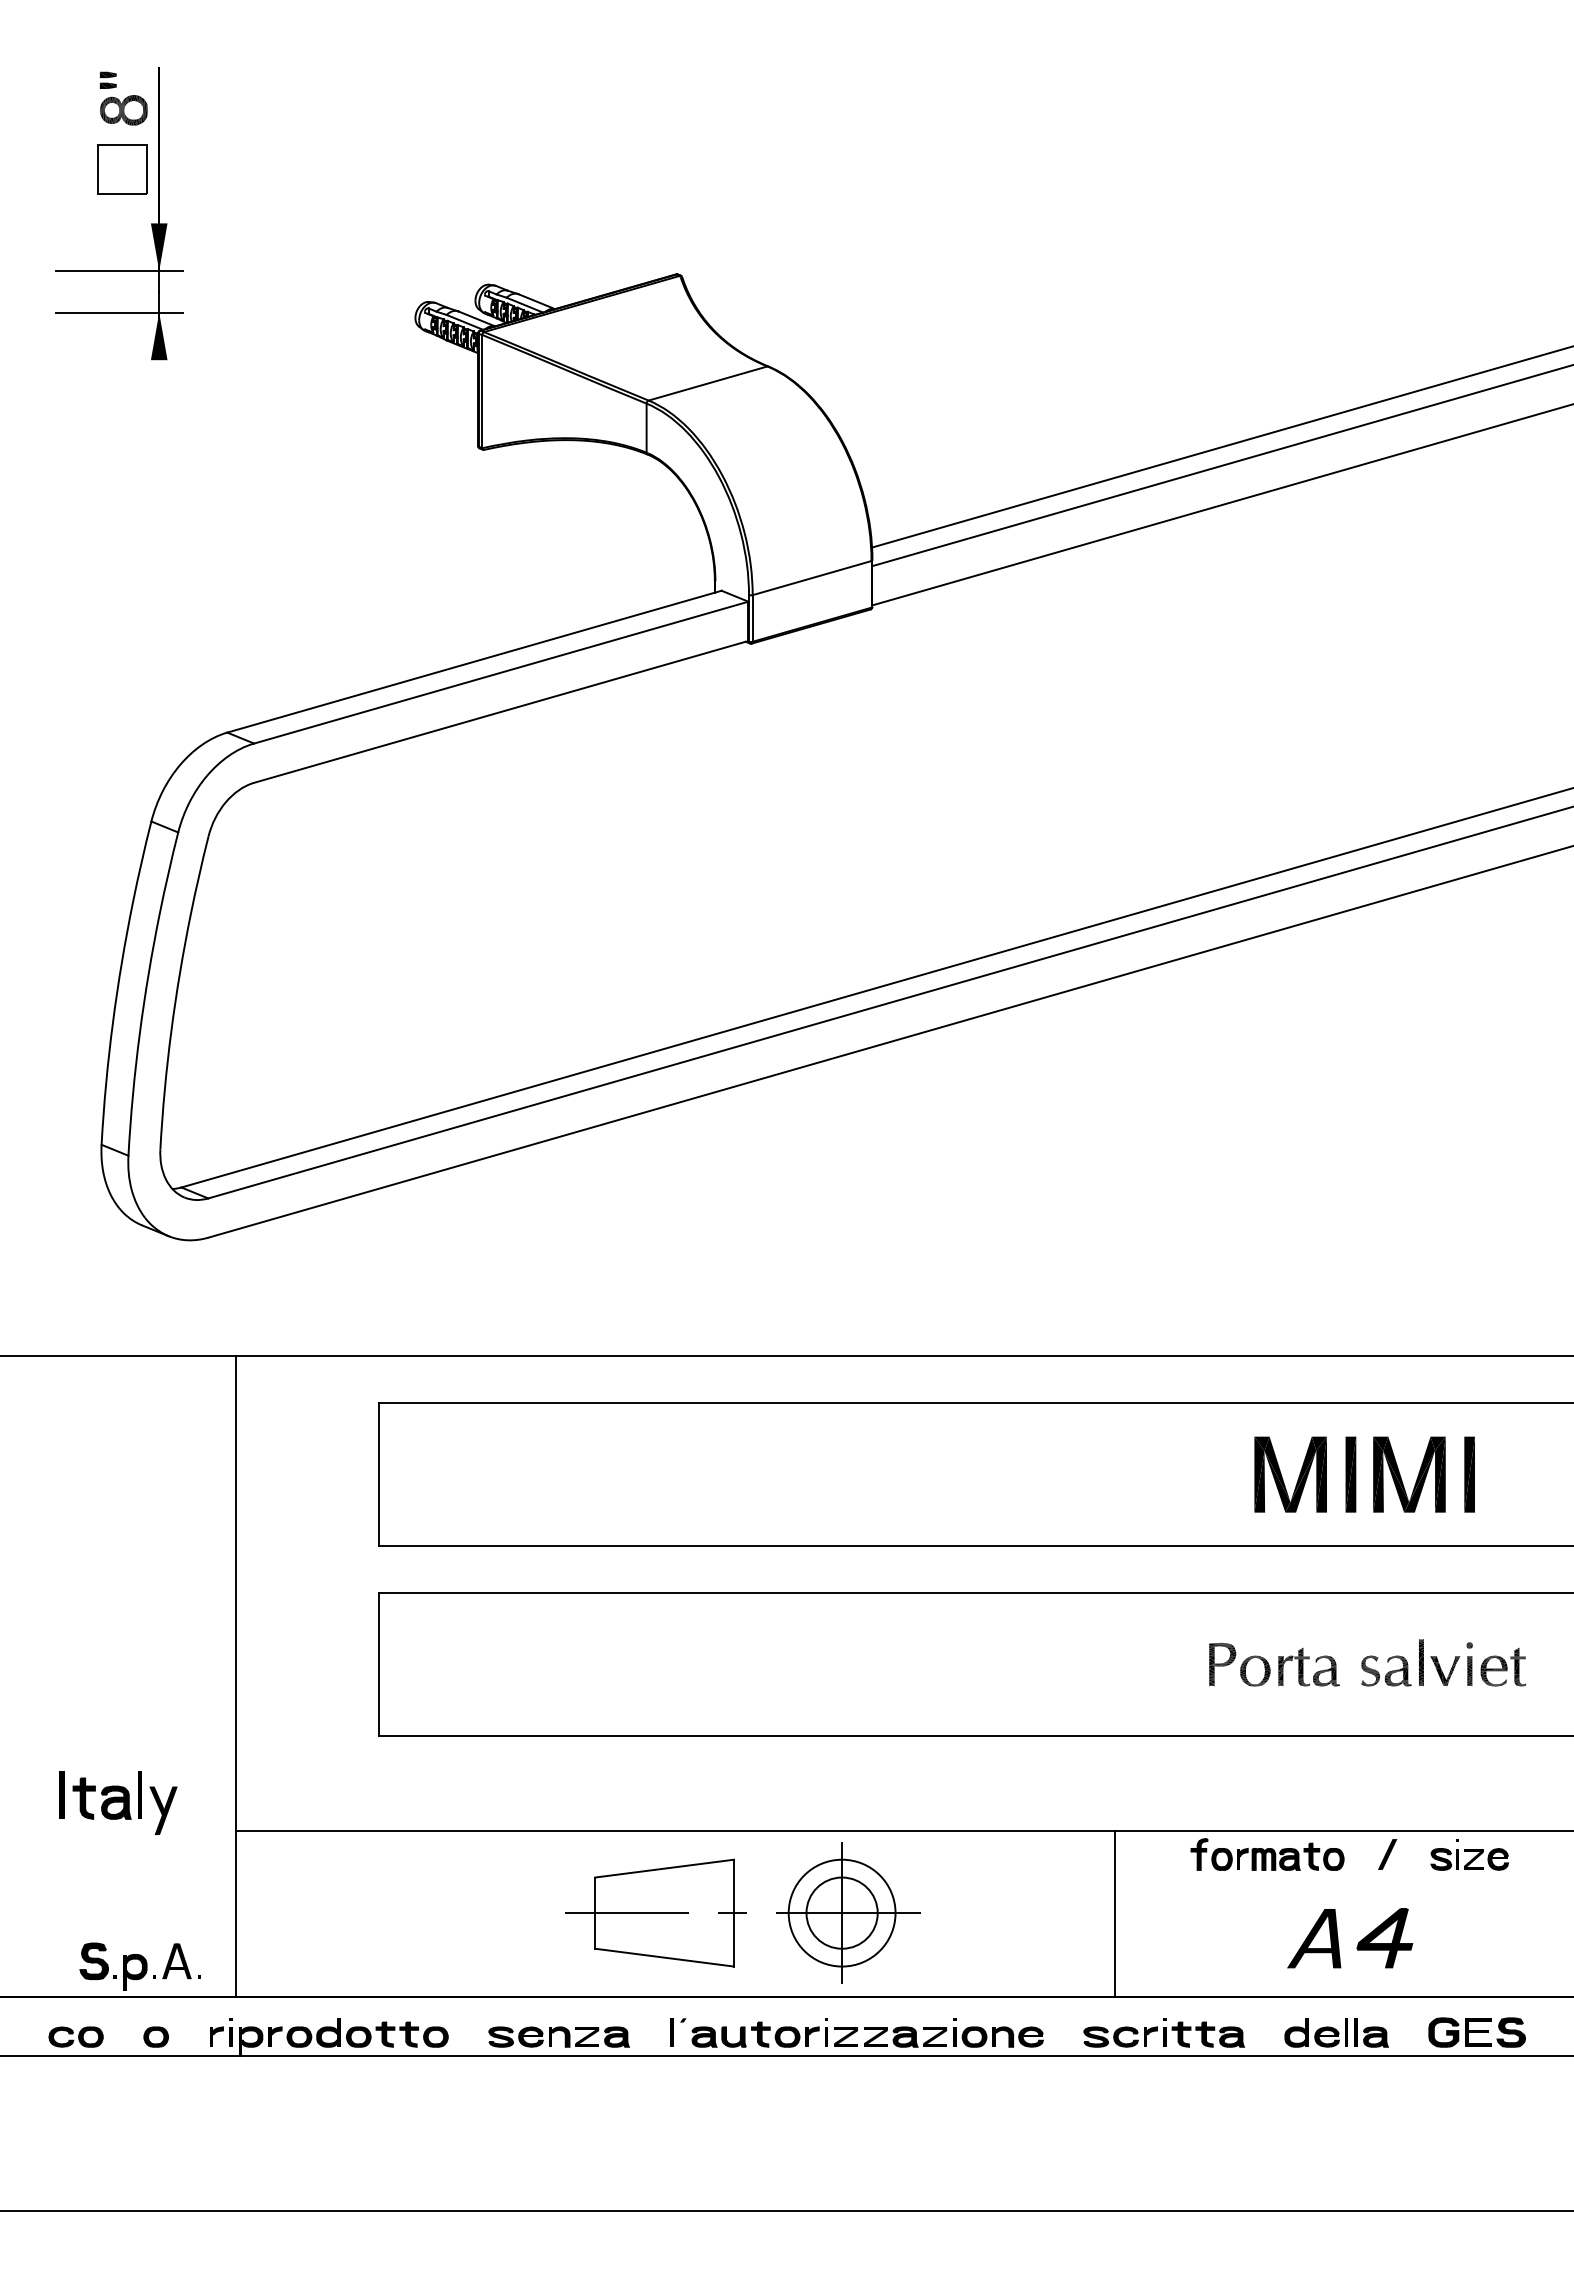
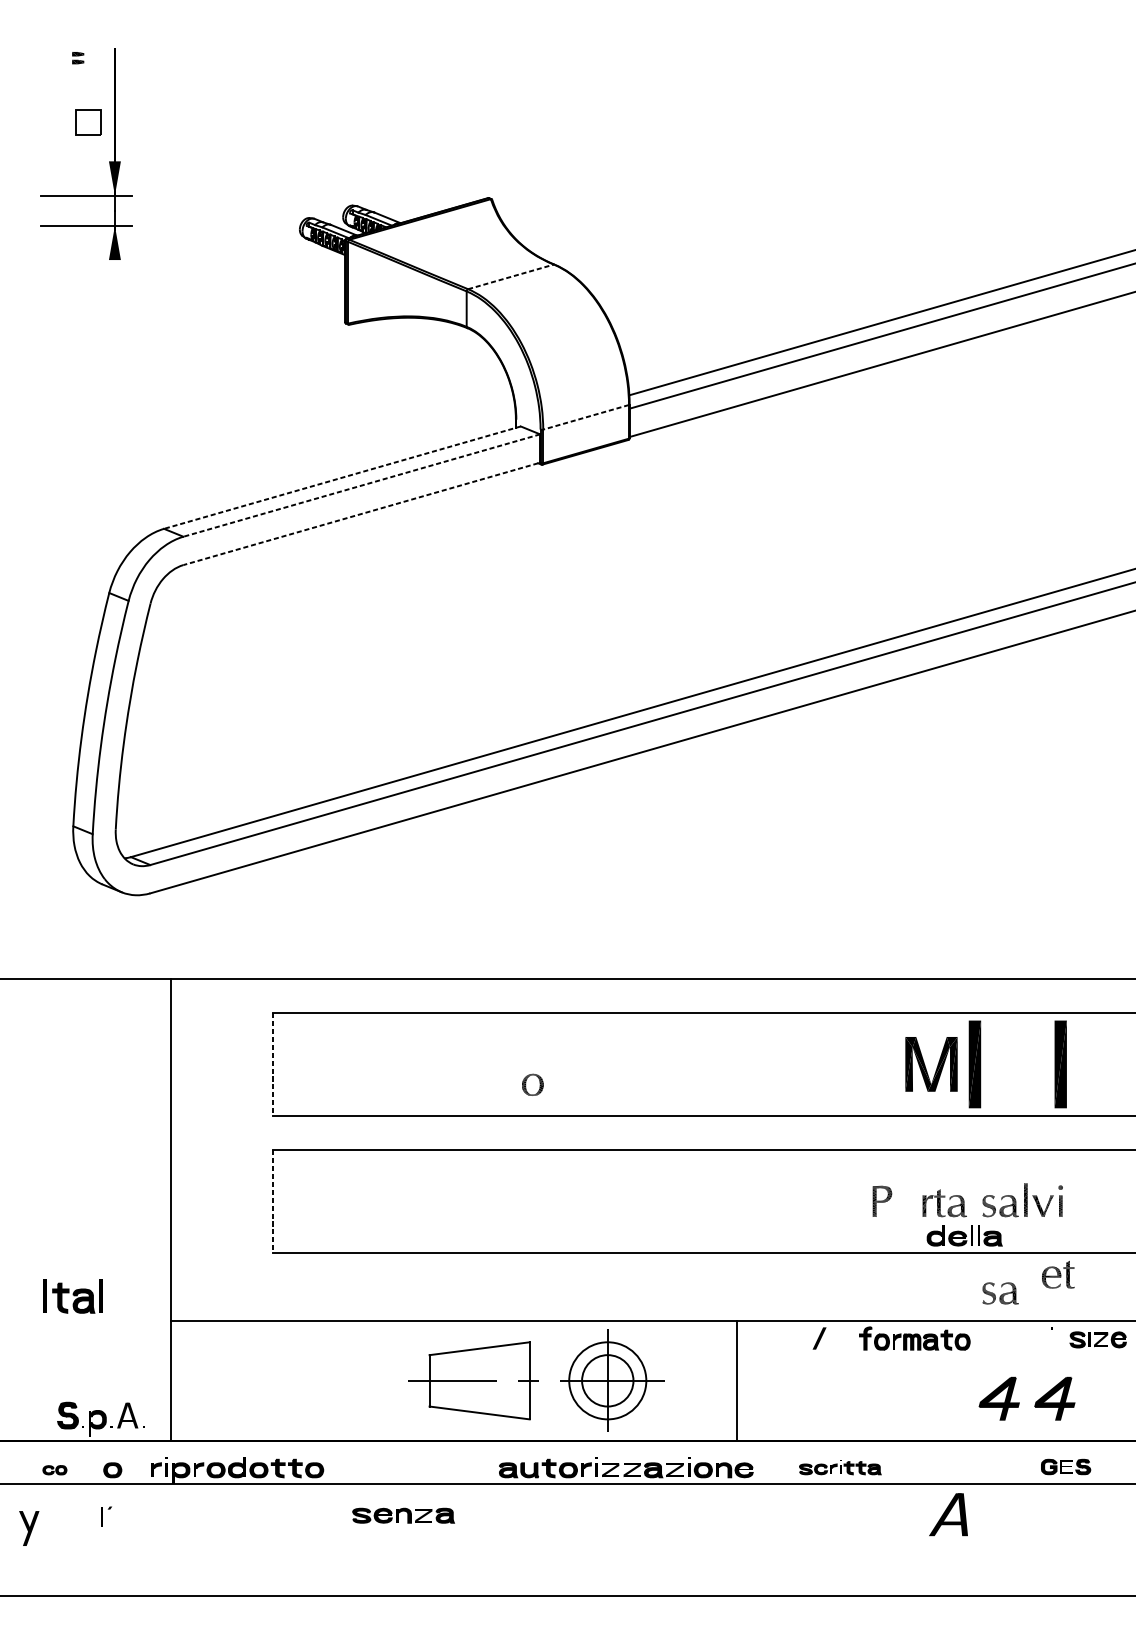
part: (123, 110) -> (89, 79), removed
part: (122, 169) -> (88, 122), size x0.7
line: (708, 383) -> (511, 276), solid -> dashed
line: (812, 578) -> (586, 417), solid -> dashed
line: (473, 661) -> (341, 477), solid -> dashed
line: (500, 672) -> (361, 485), solid -> dashed
line: (499, 712) -> (360, 514), solid -> dashed
part: (1350, 1474) -> (974, 1064), size x1.6
part: (1469, 1474) -> (1060, 1064), size x1.6
line: (378, 1475) -> (273, 1064), solid -> dashed
part: (1417, 1475) -> (1023, 1064), removed
line: (378, 1665) -> (273, 1202), solid -> dashed
part: (1502, 1666) -> (1057, 1274), moved
part: (1255, 1670) -> (532, 1084), moved
part: (1386, 1791) -> (1000, 1293), added
part: (163, 1810) -> (29, 1528), moved
part: (1387, 1854) -> (819, 1338), moved
part: (1469, 1859) -> (1098, 1339), moved
line: (1114, 1913) -> (737, 1381), moved
part: (1314, 1938) -> (948, 1514), moved
part: (1461, 1938) -> (1054, 1399), added
part: (678, 2032) -> (106, 1516), moved
part: (1164, 2032) -> (840, 1466), size x0.7
part: (1336, 2032) -> (964, 1235), moved
part: (1476, 2032) -> (1065, 1466), size x0.7
part: (75, 2036) -> (54, 1469), size x0.6
part: (558, 2036) -> (403, 1515), moved

